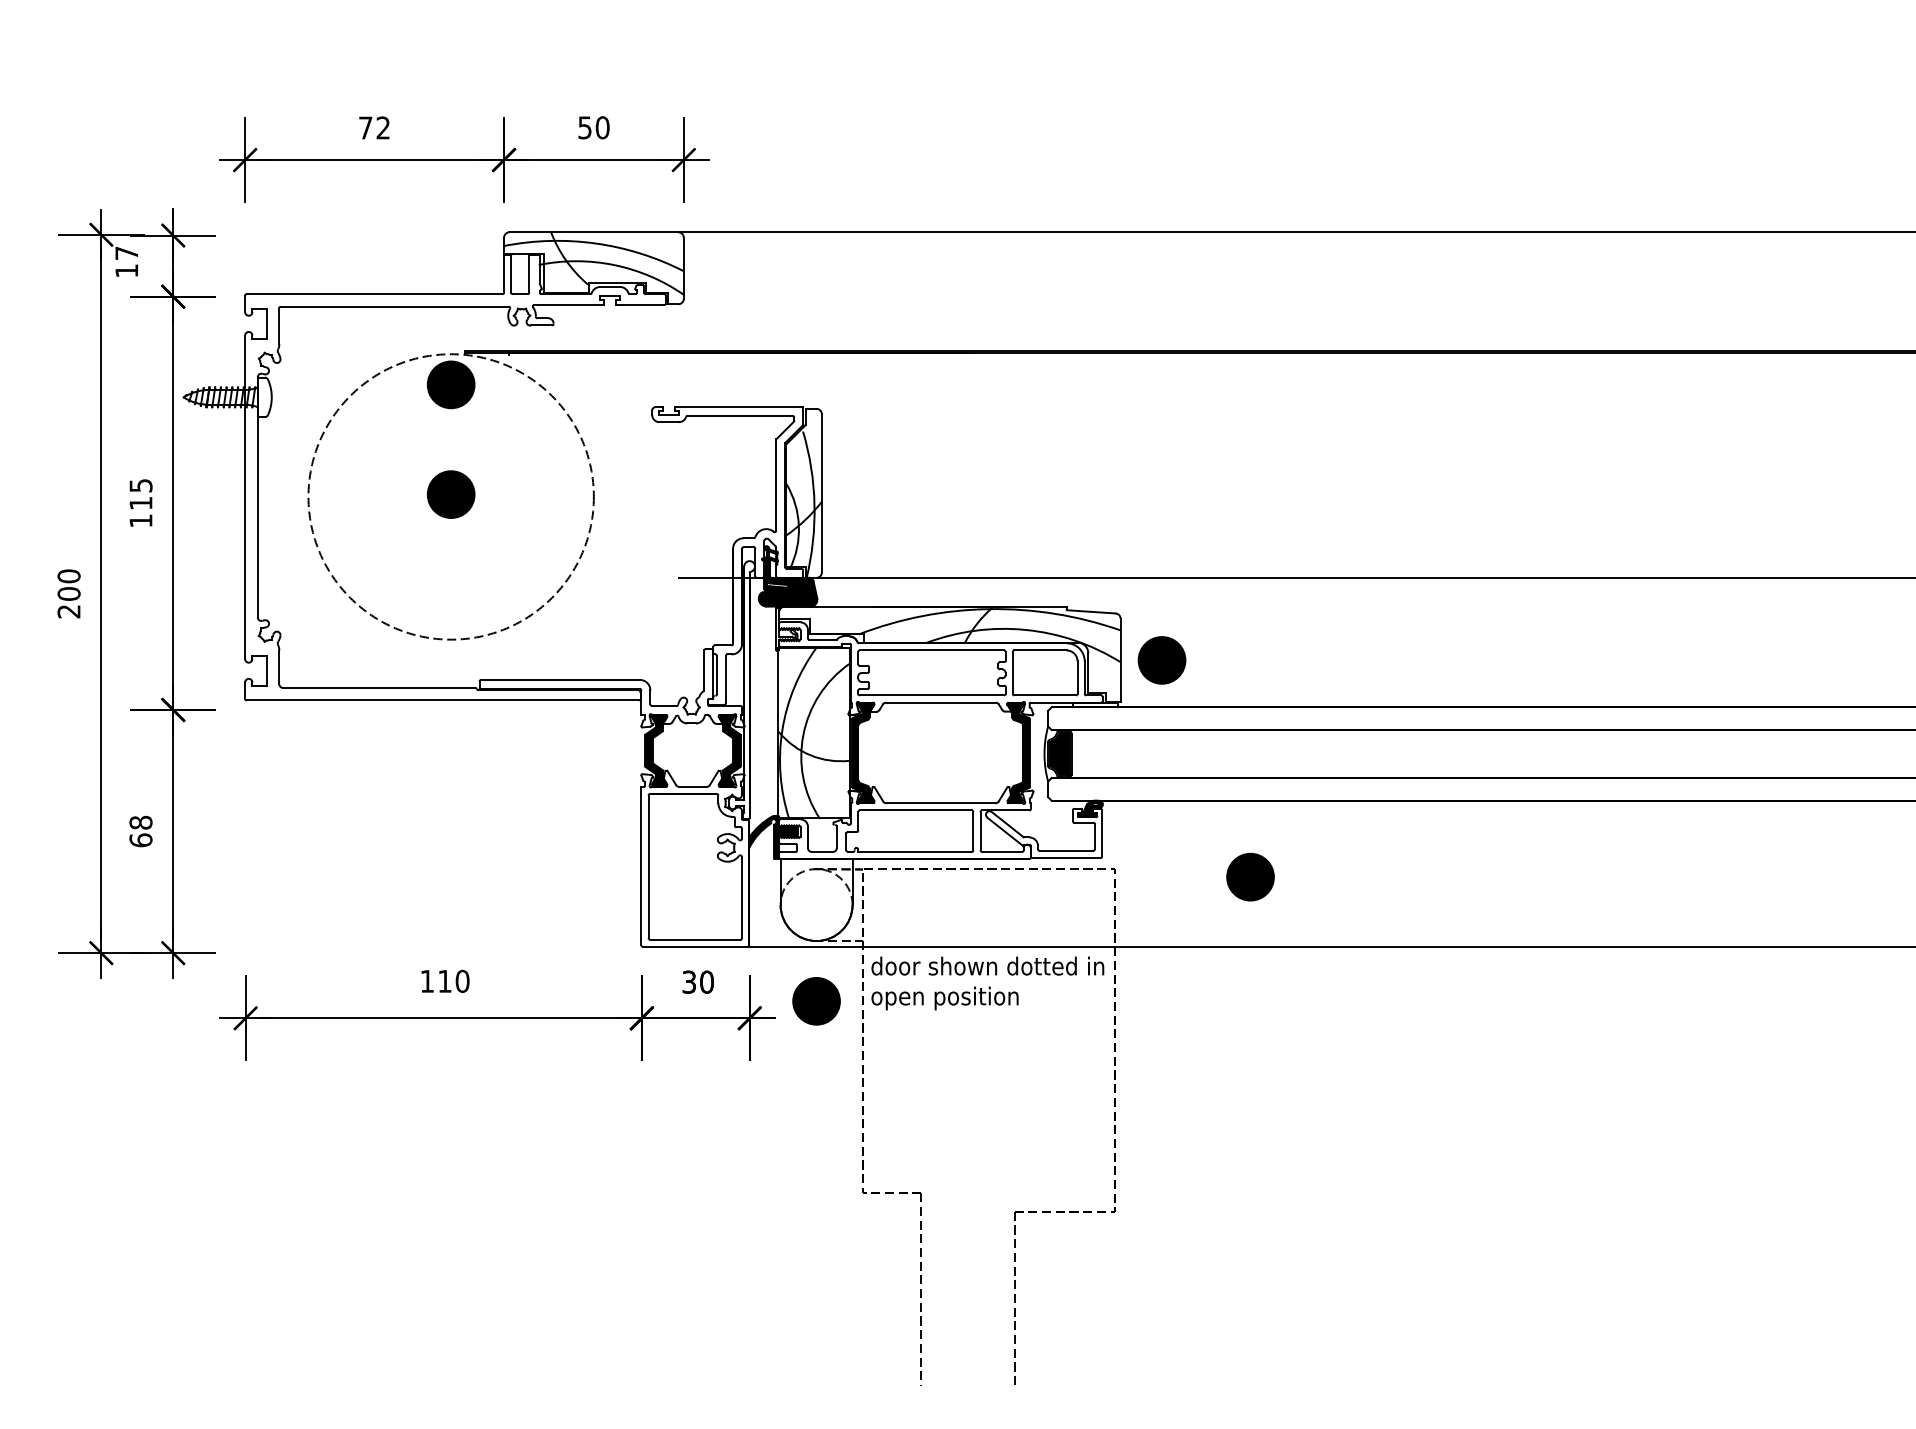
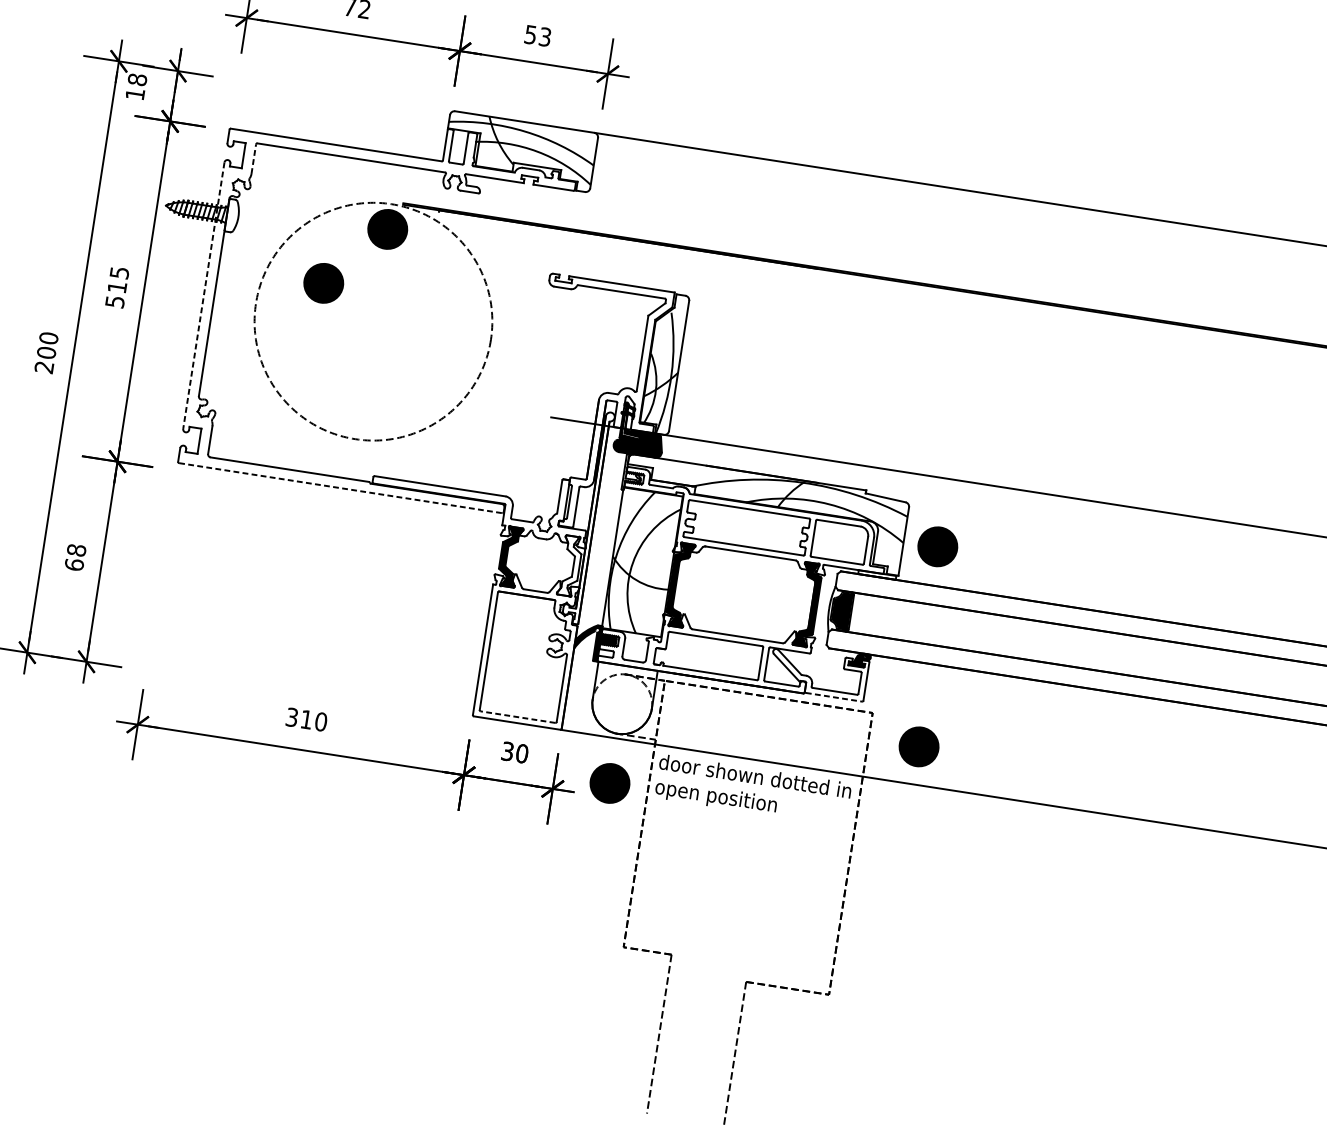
text: (602, 127) -> (545, 36), 50 -> 53
text: (126, 253) -> (137, 79), 17 -> 18
line: (279, 326) -> (253, 159), solid -> dashed
part: (450, 494) -> (323, 283), moved
line: (245, 497) -> (204, 295), solid -> dashed
text: (140, 520) -> (114, 301), 115 -> 515
line: (443, 700) -> (341, 488), solid -> dashed
fill: (729, 750) -> (570, 565), removed
line: (1066, 857) -> (834, 696), solid -> dashed
part: (1250, 876) -> (919, 746), moved
line: (694, 939) -> (517, 717), solid -> dashed
text: (426, 980) -> (291, 716), 110 -> 310

